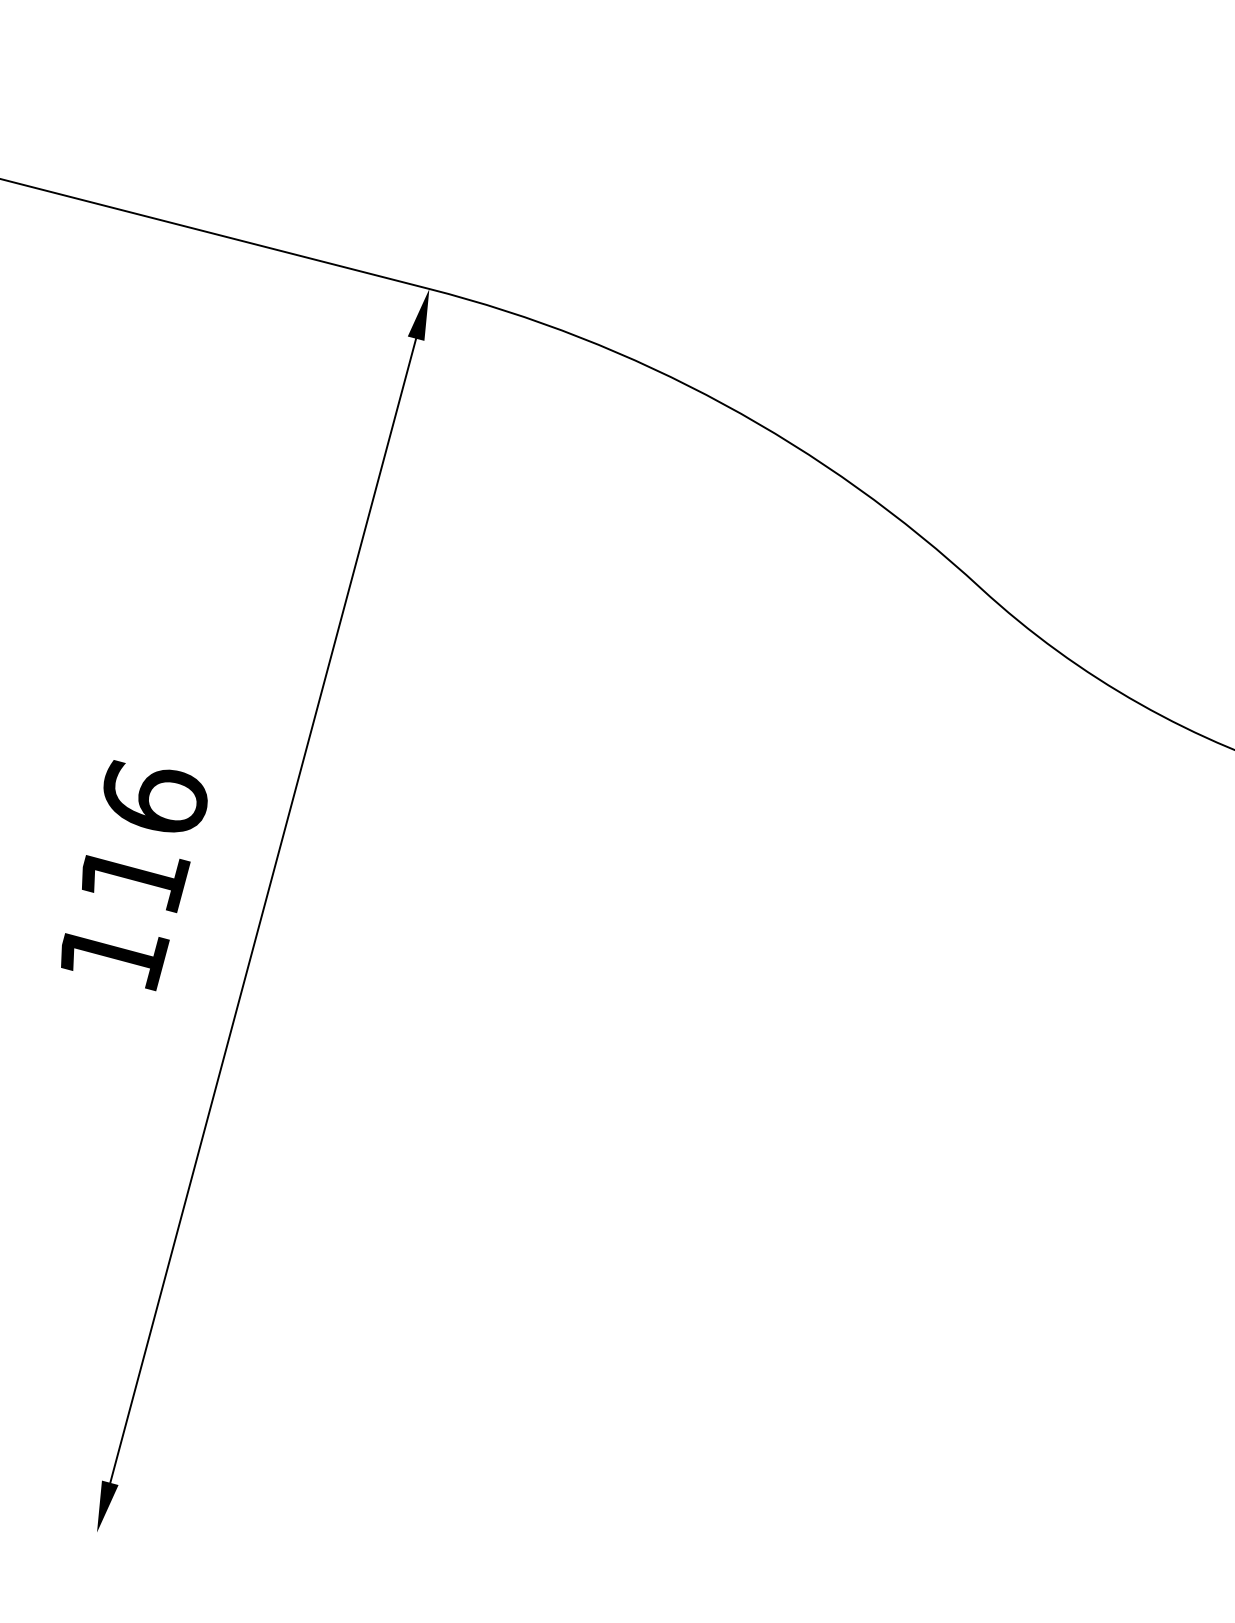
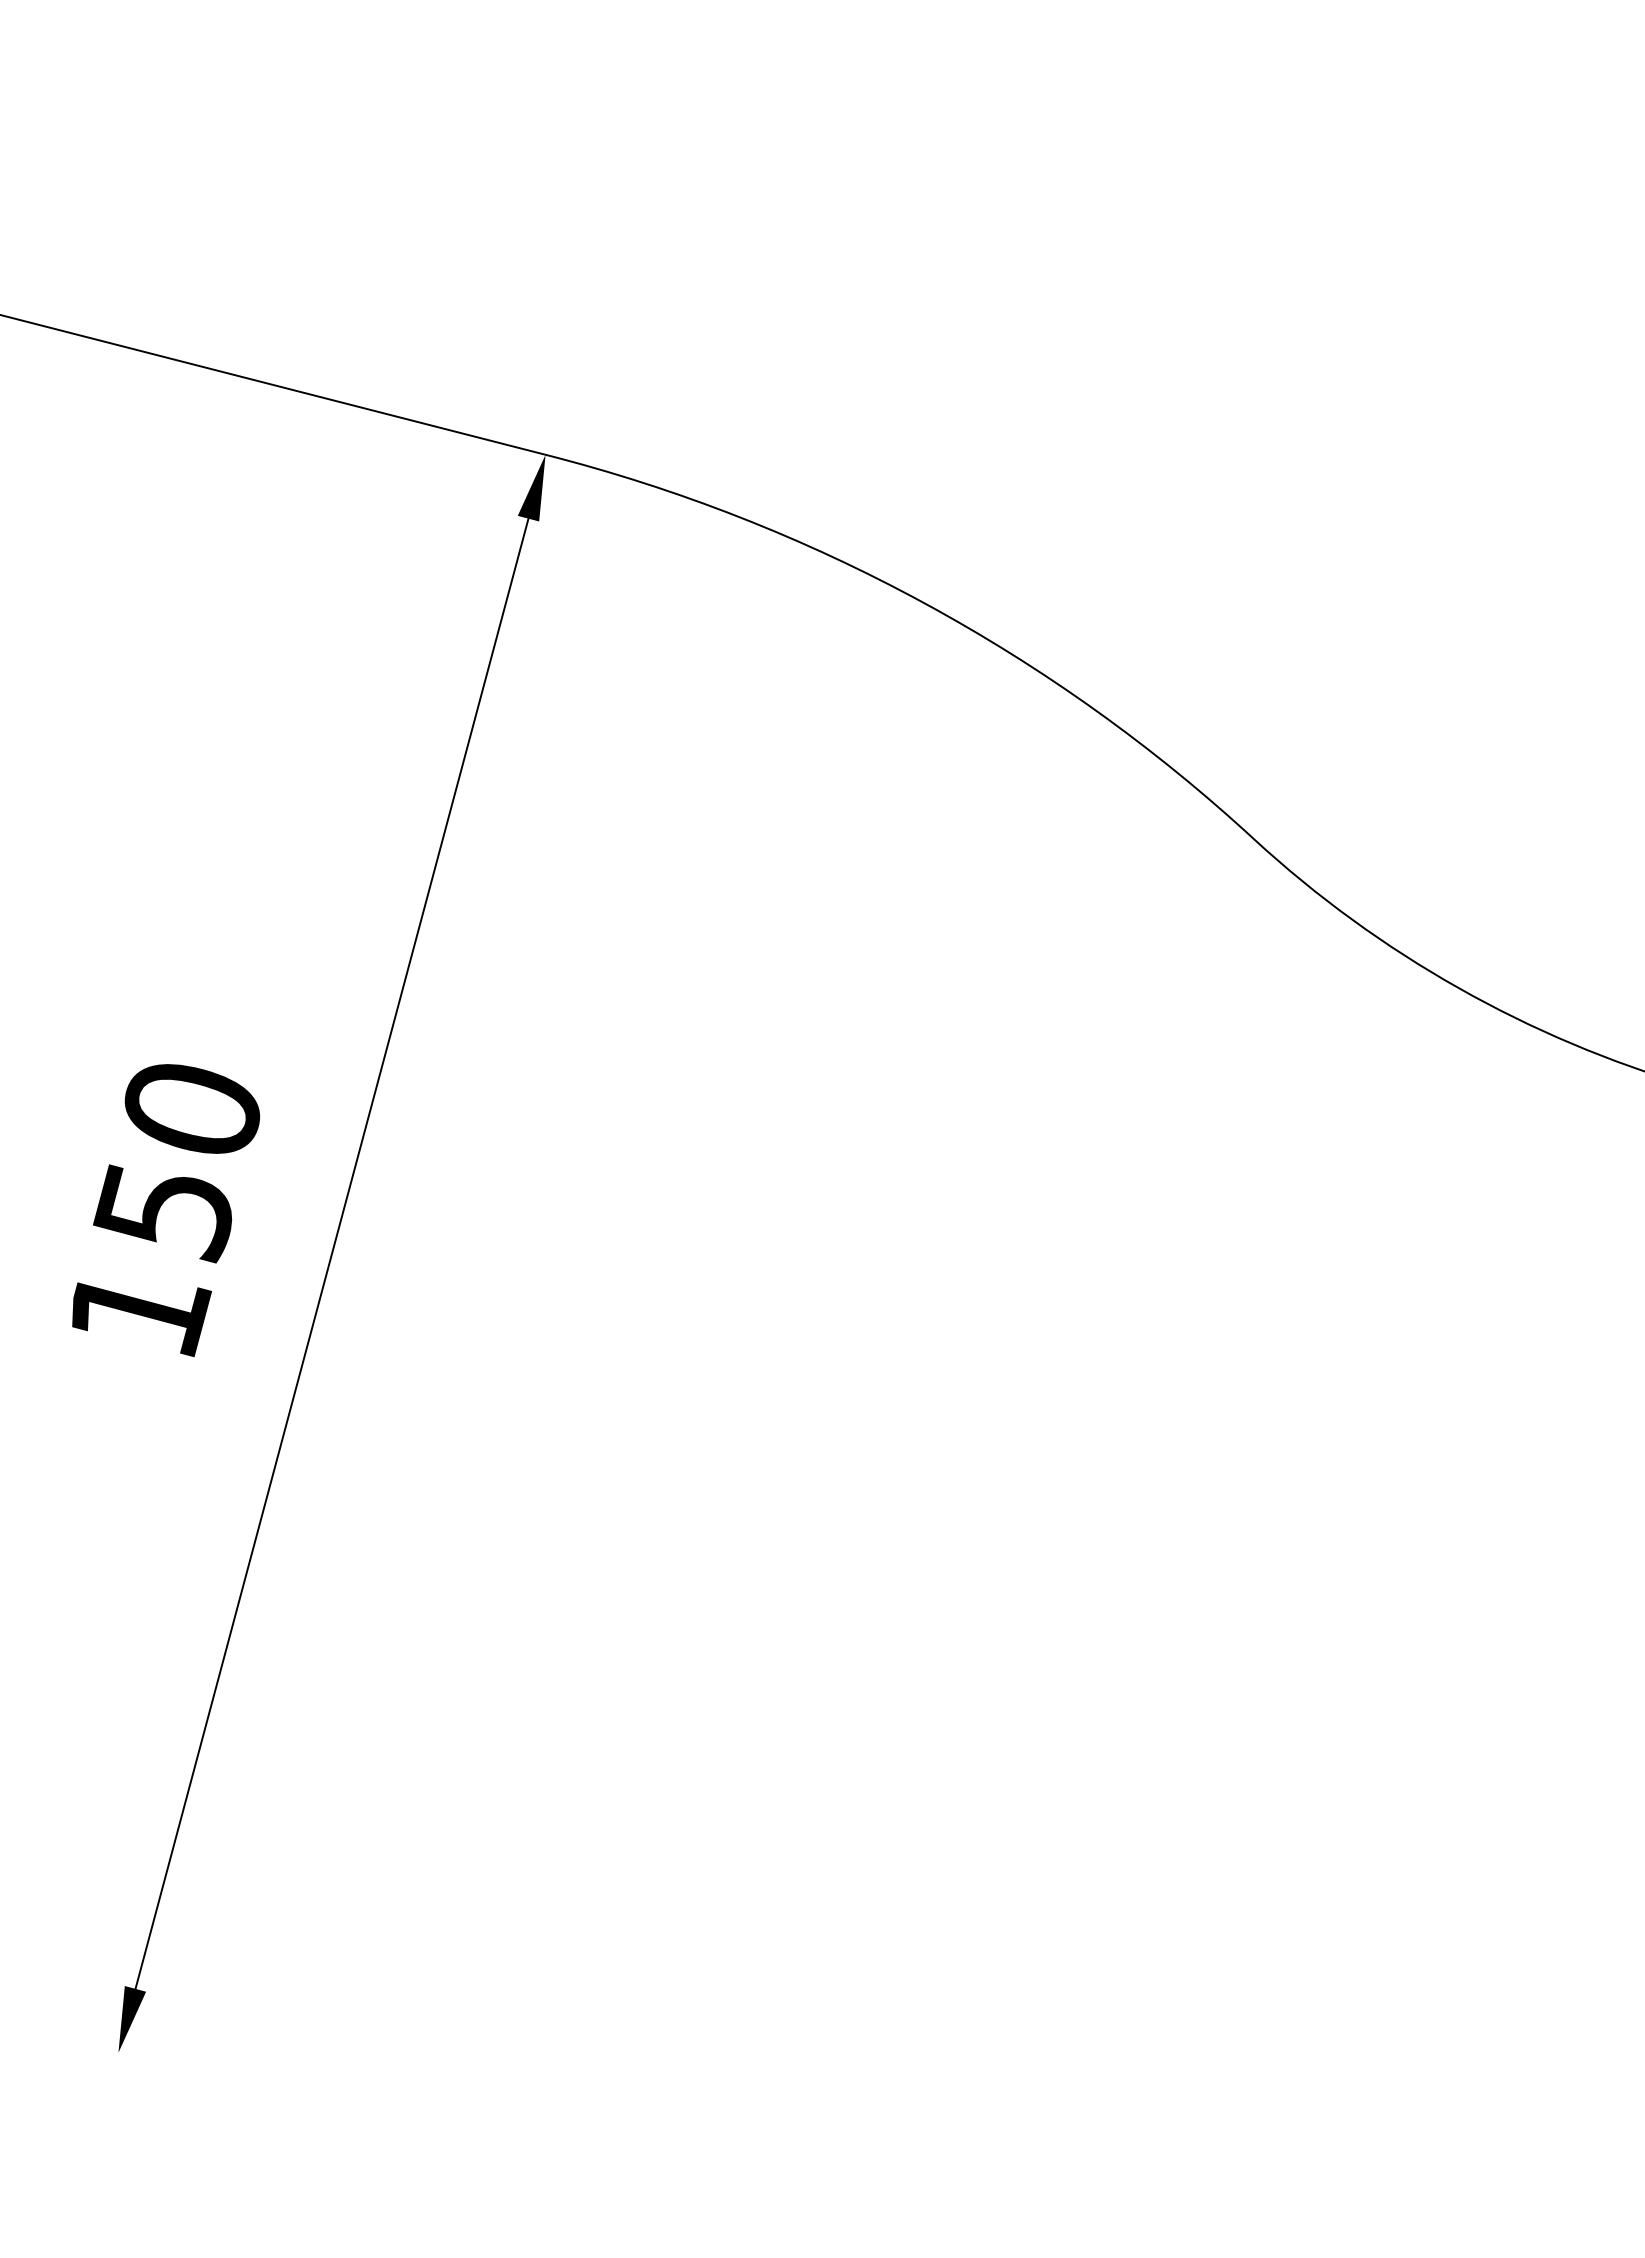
text: (142, 838) -> (176, 1161), 116 -> 150

